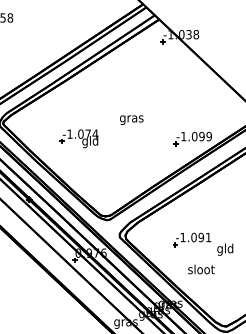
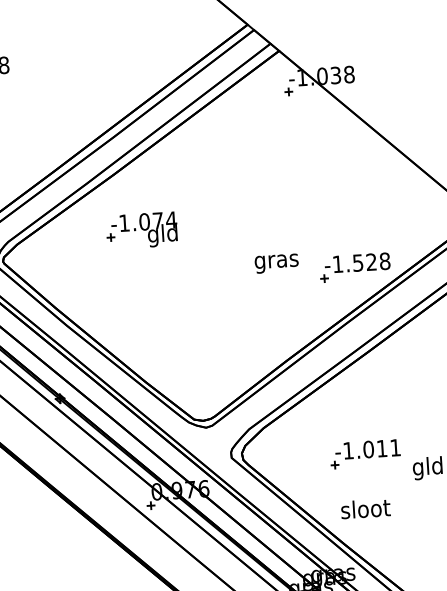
text: (131, 119) -> (276, 262), moved
text: (201, 136) -> (370, 262), -1.099 -> -1.528
part: (78, 138) -> (140, 230), moved
text: (201, 237) -> (382, 448), -1.091 -> -1.011
text: (201, 269) -> (365, 508), moved

